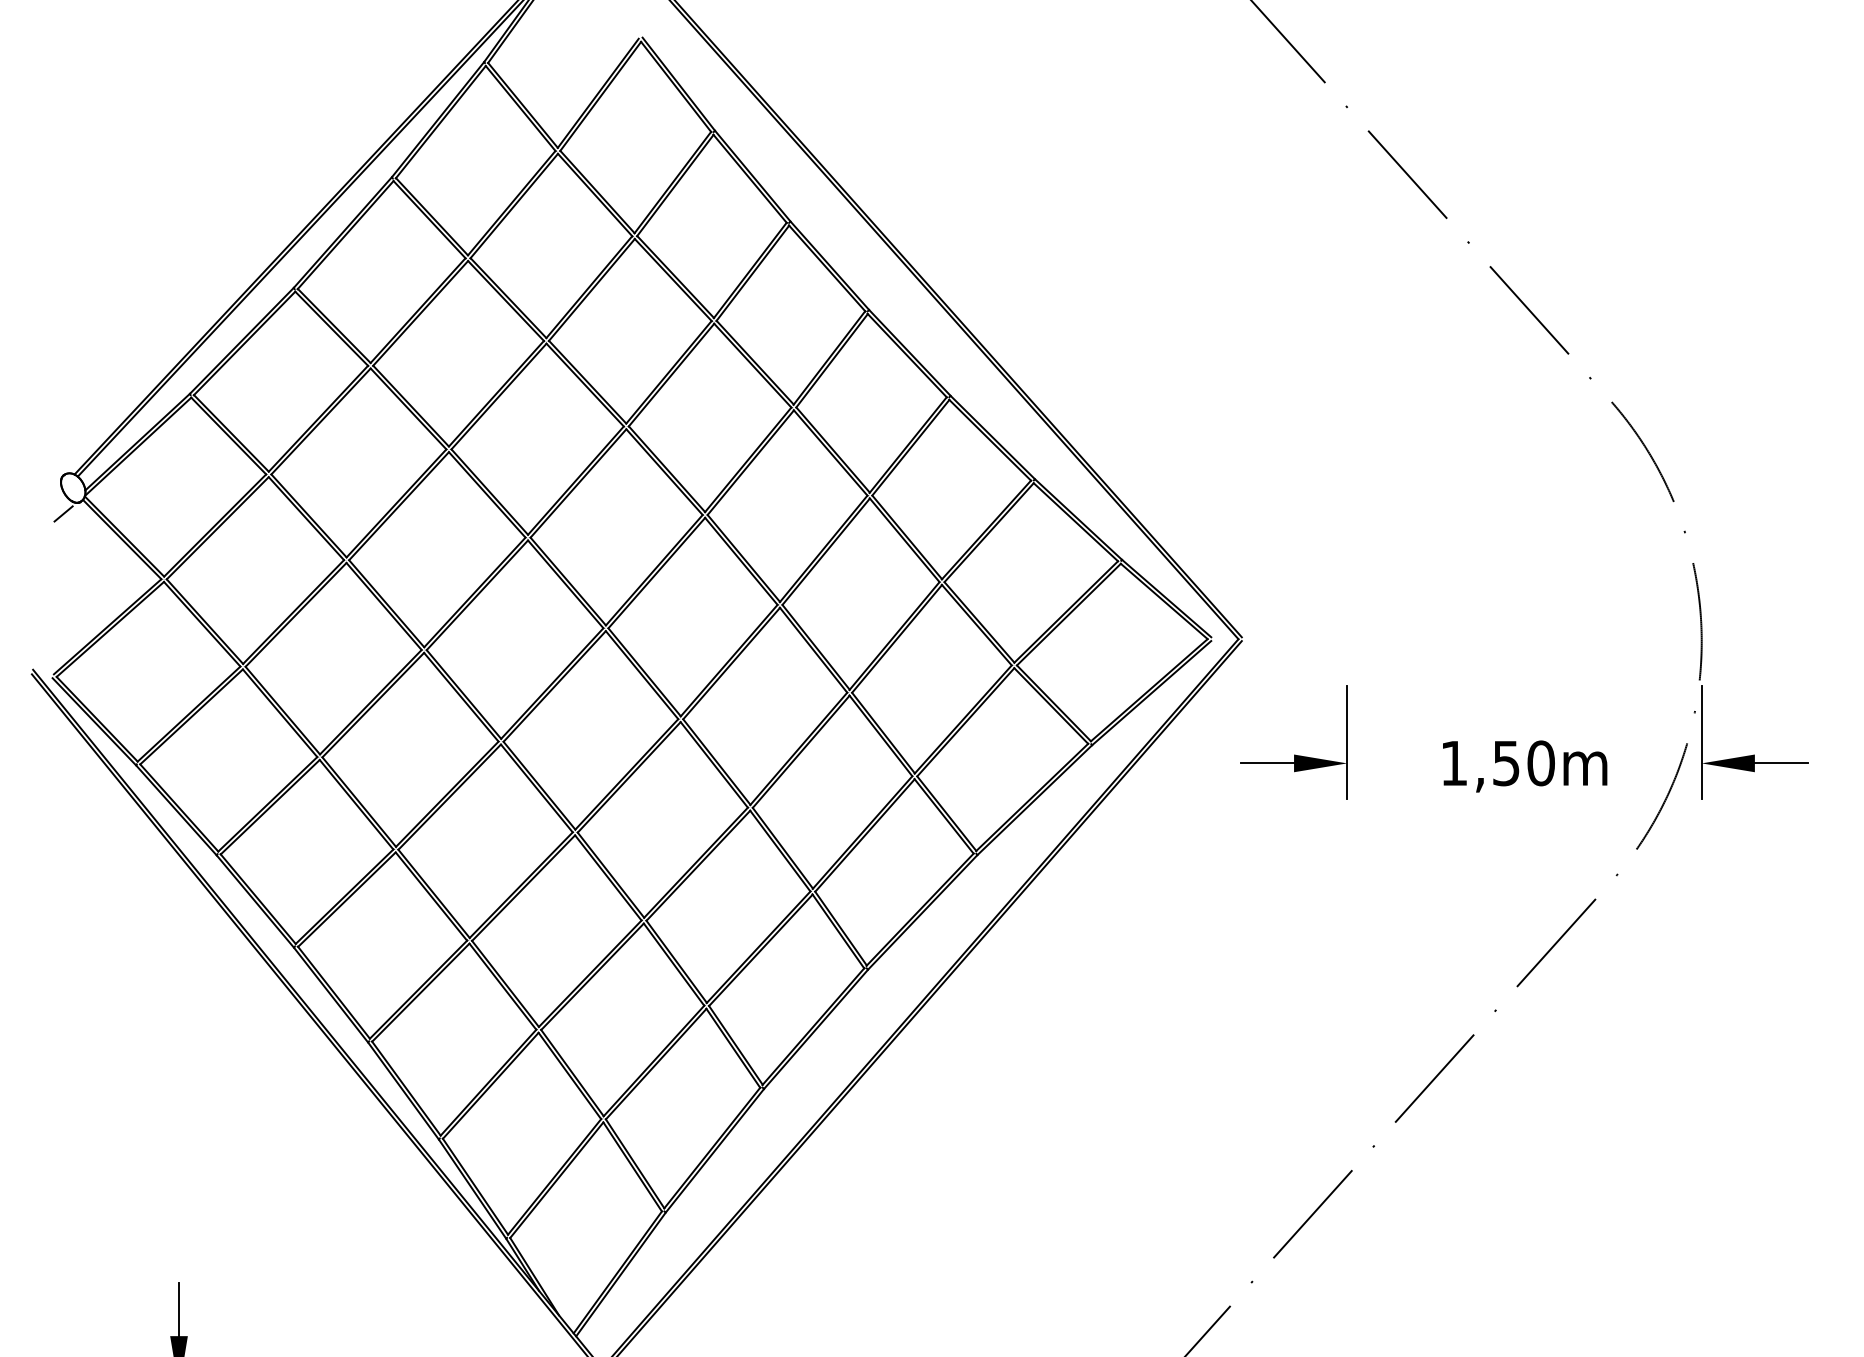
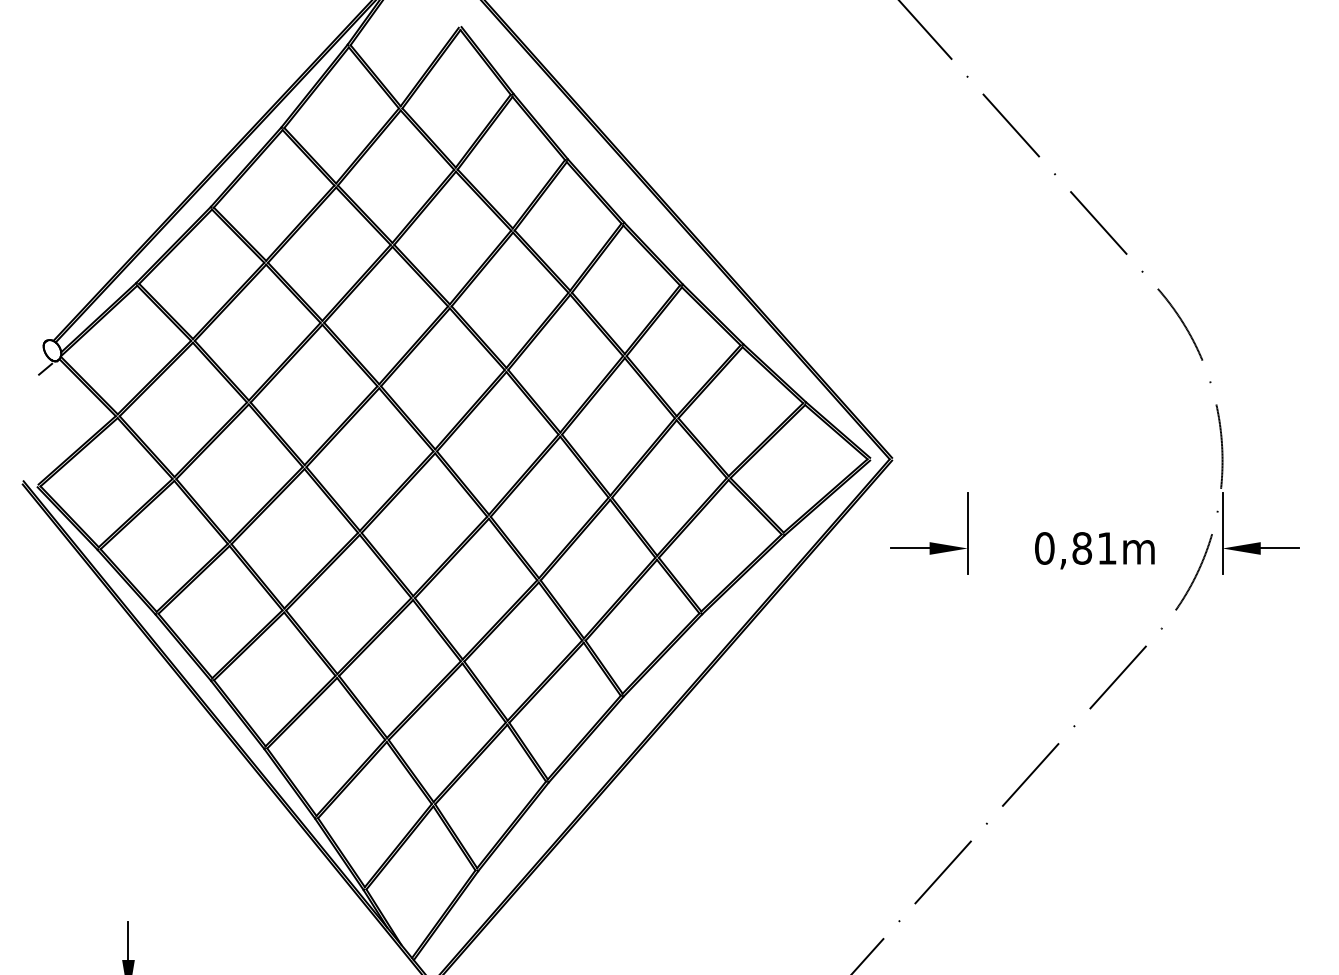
text: (1497, 763) -> (1075, 548), 1,50m -> 0,81m

